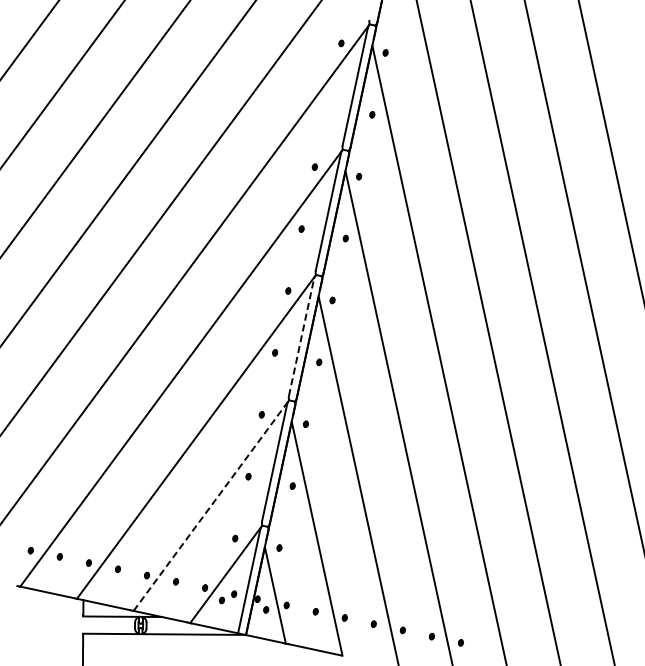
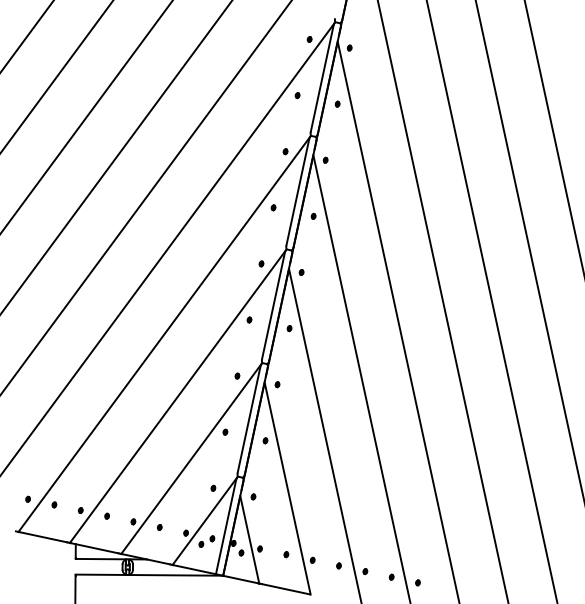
part: (328, 104) -> (297, 94), added
line: (301, 337) -> (273, 306), dashed -> solid
line: (211, 505) -> (191, 458), dashed -> solid

